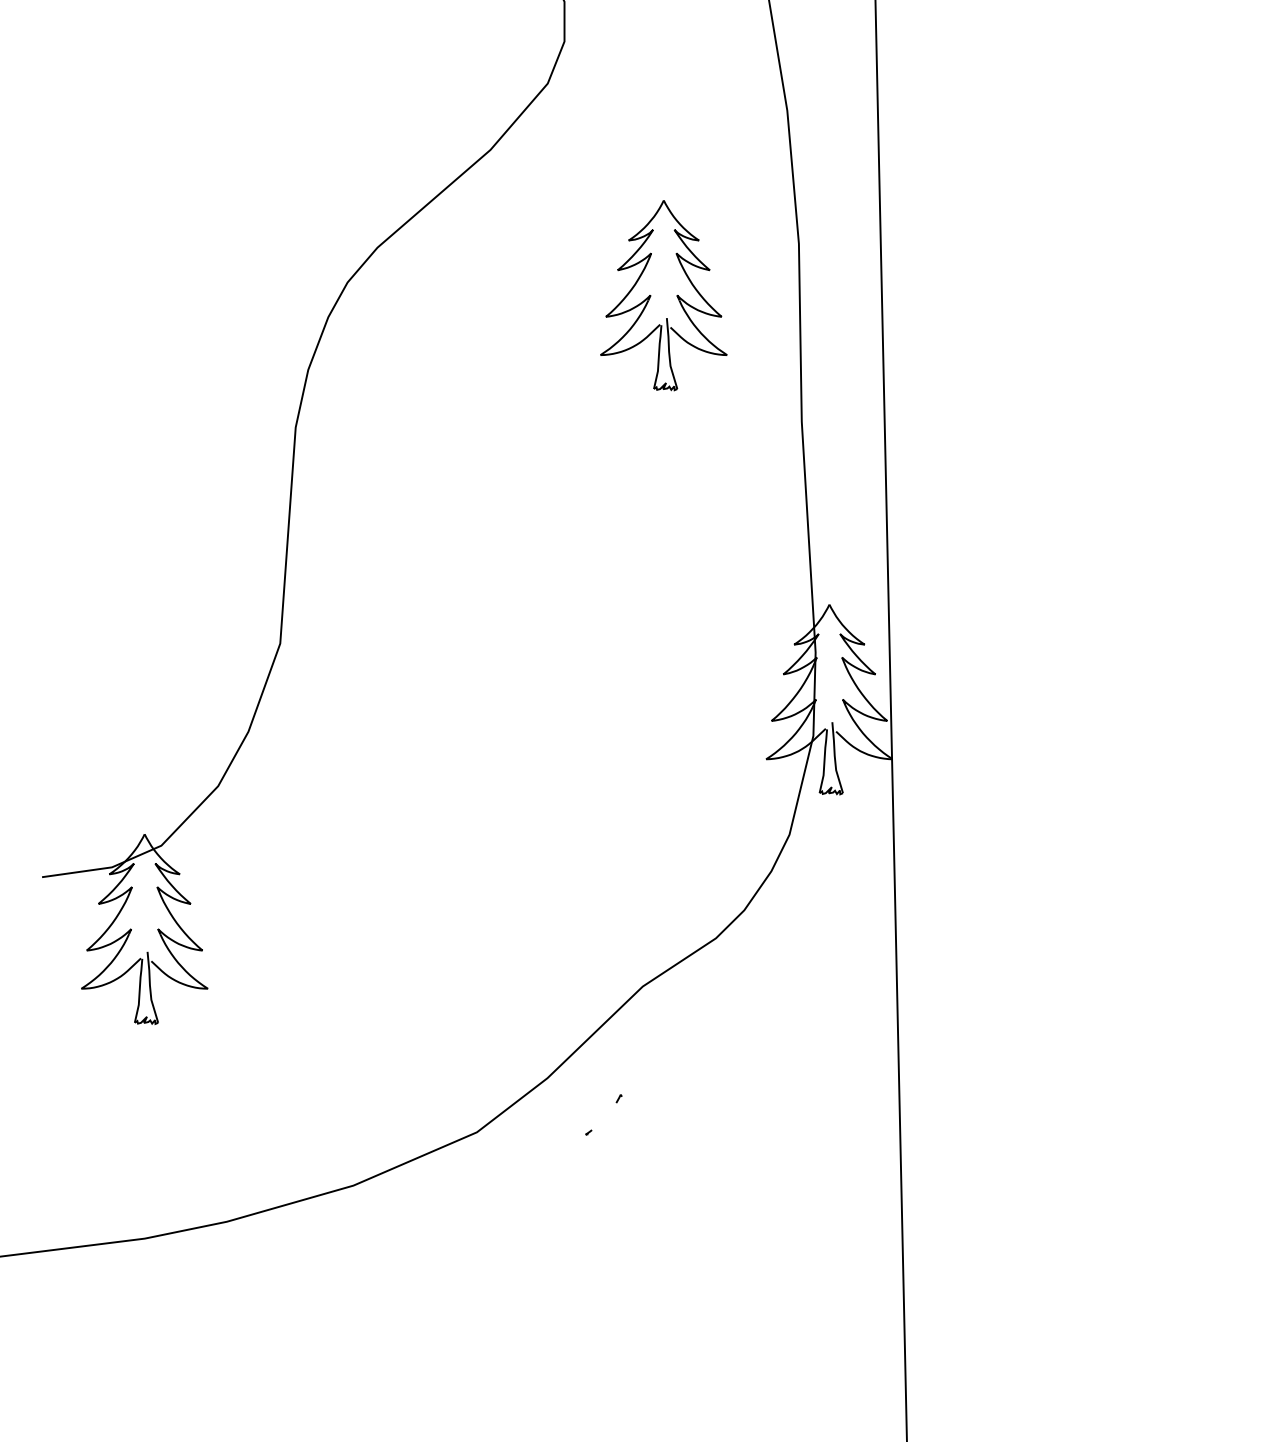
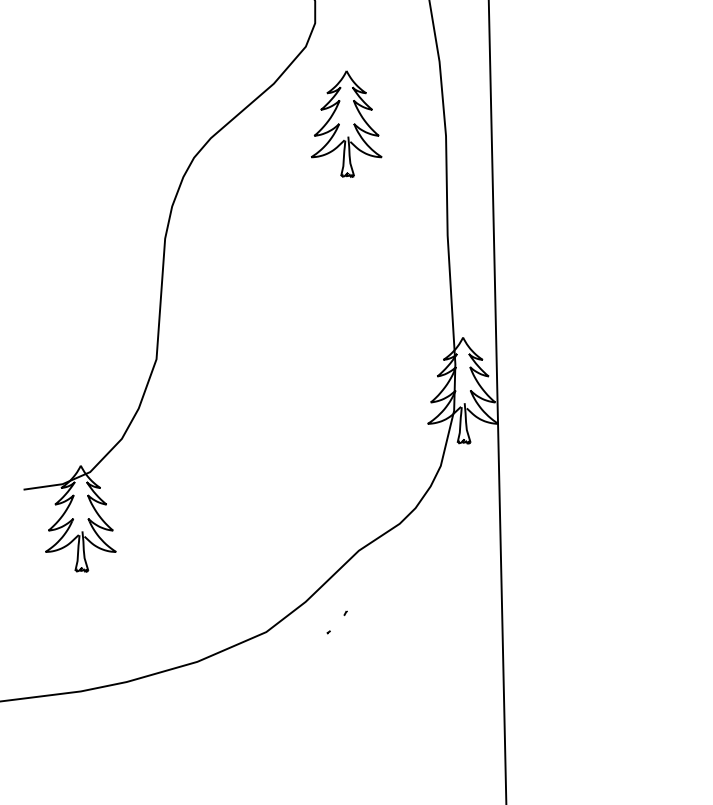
part: (663, 294) -> (346, 123), moved

